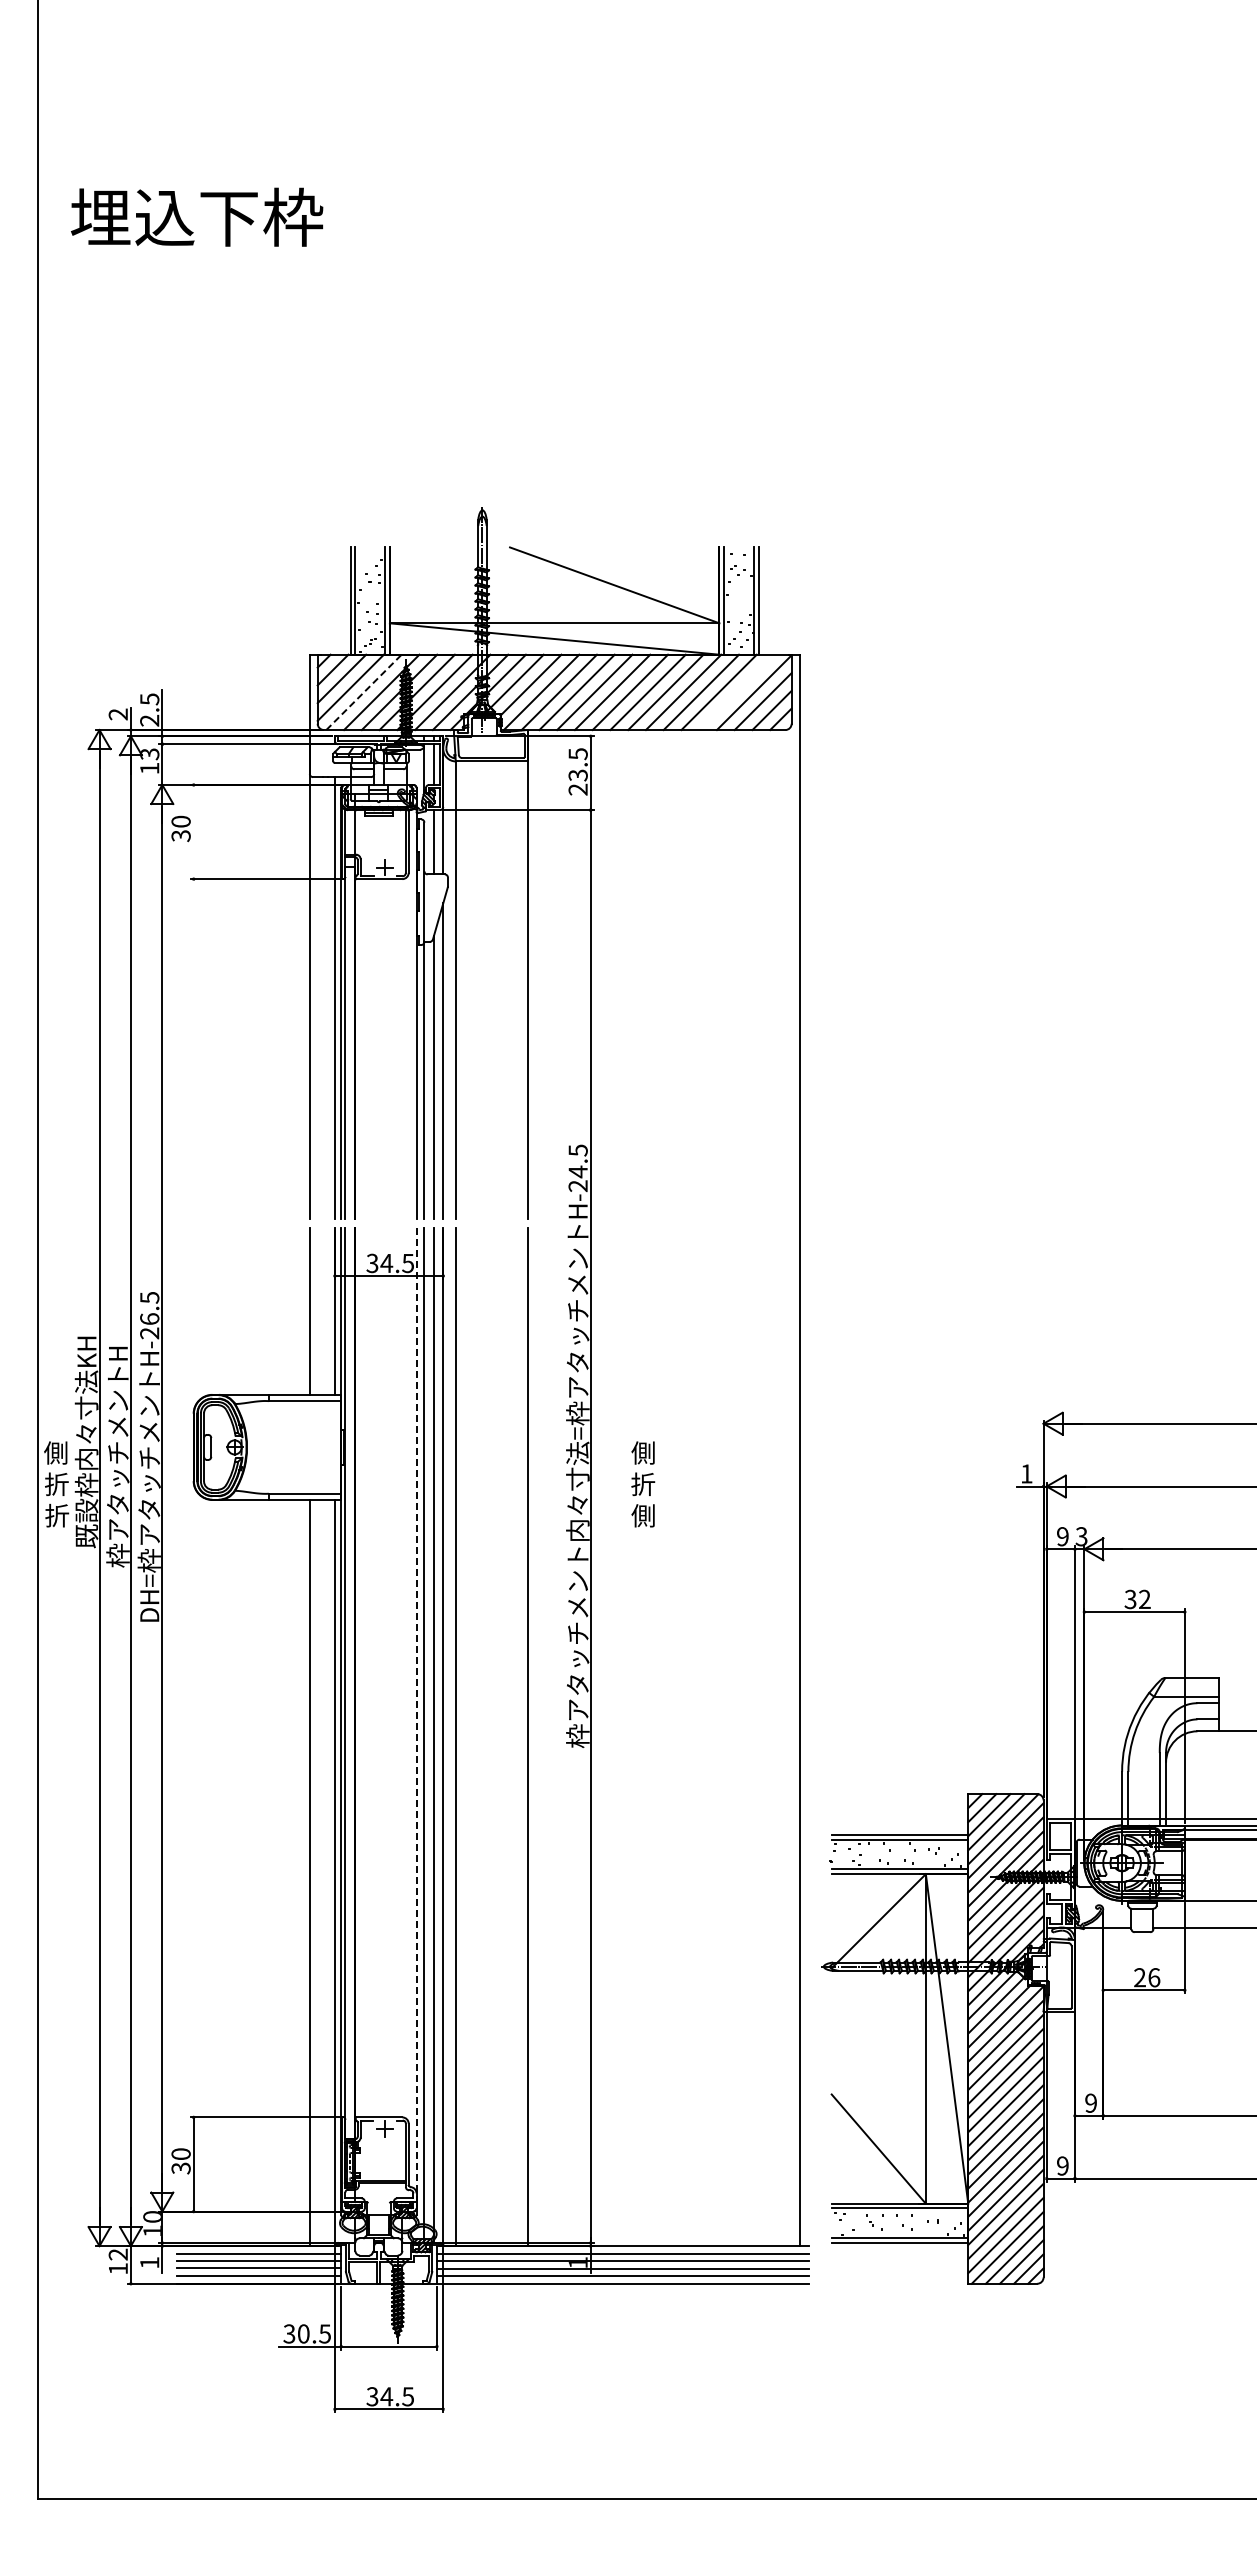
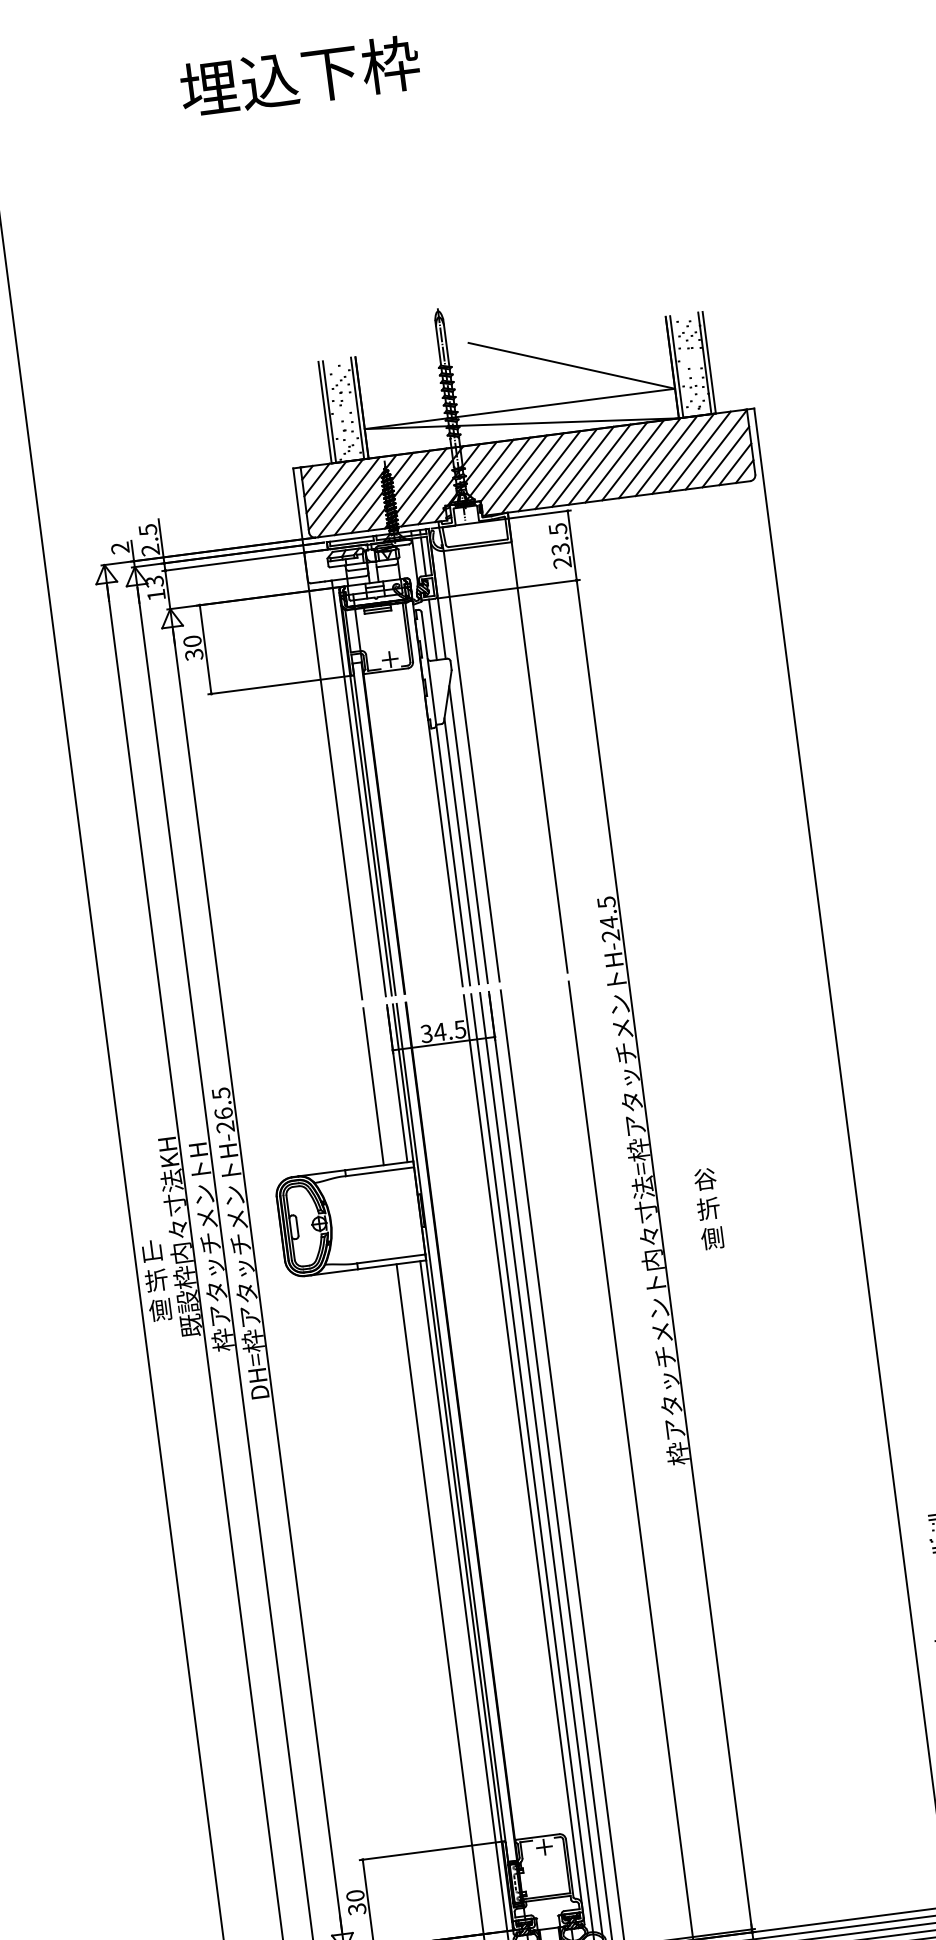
text: (197, 216) -> (300, 75), moved
line: (364, 692) -> (349, 497), dashed -> solid
line: (736, 692) -> (699, 451), added
line: (193, 831) -> (205, 649), added
text: (55, 1452) -> (151, 1250), 側 -> 山
text: (643, 1452) -> (704, 1178), 側 -> 谷
text: (57, 1515) -> (160, 1309), 折 -> 側
line: (416, 1715) -> (523, 1454), dashed -> solid

